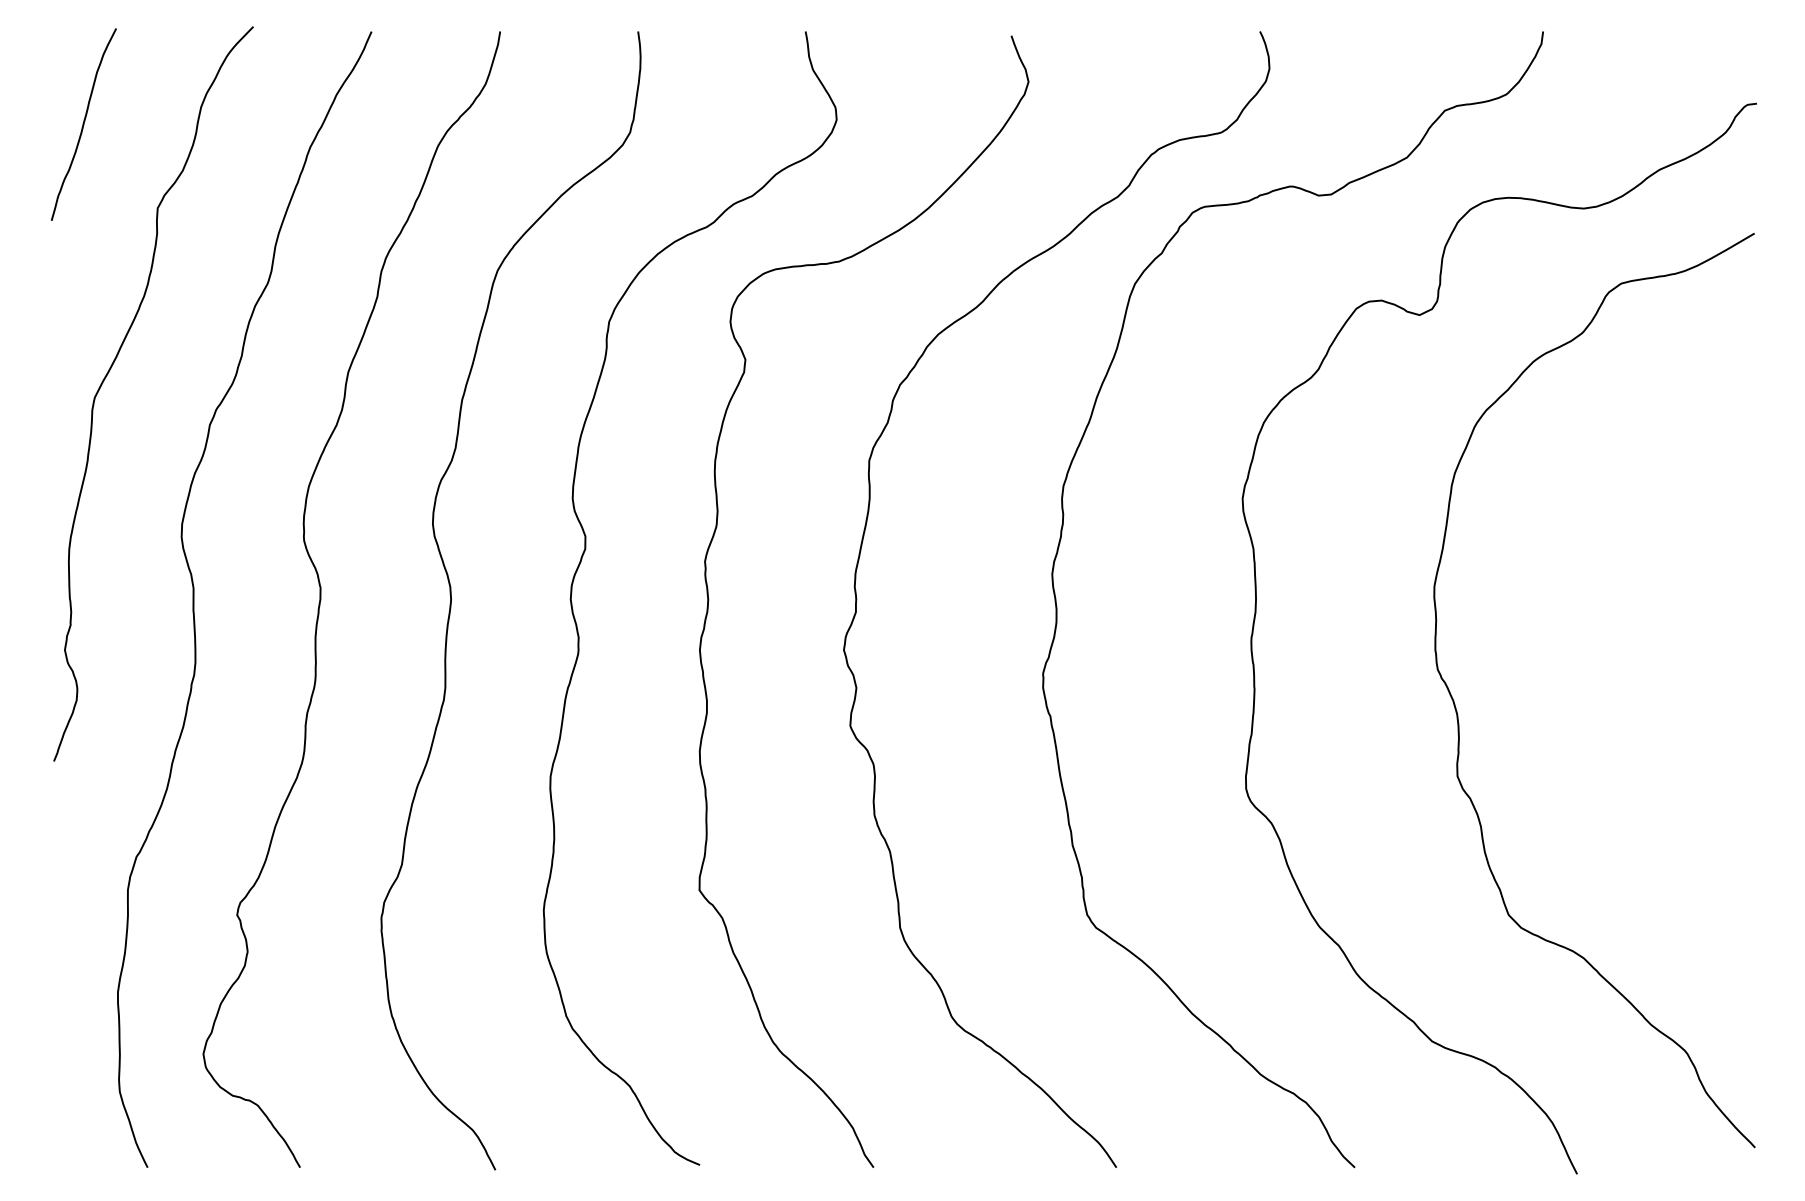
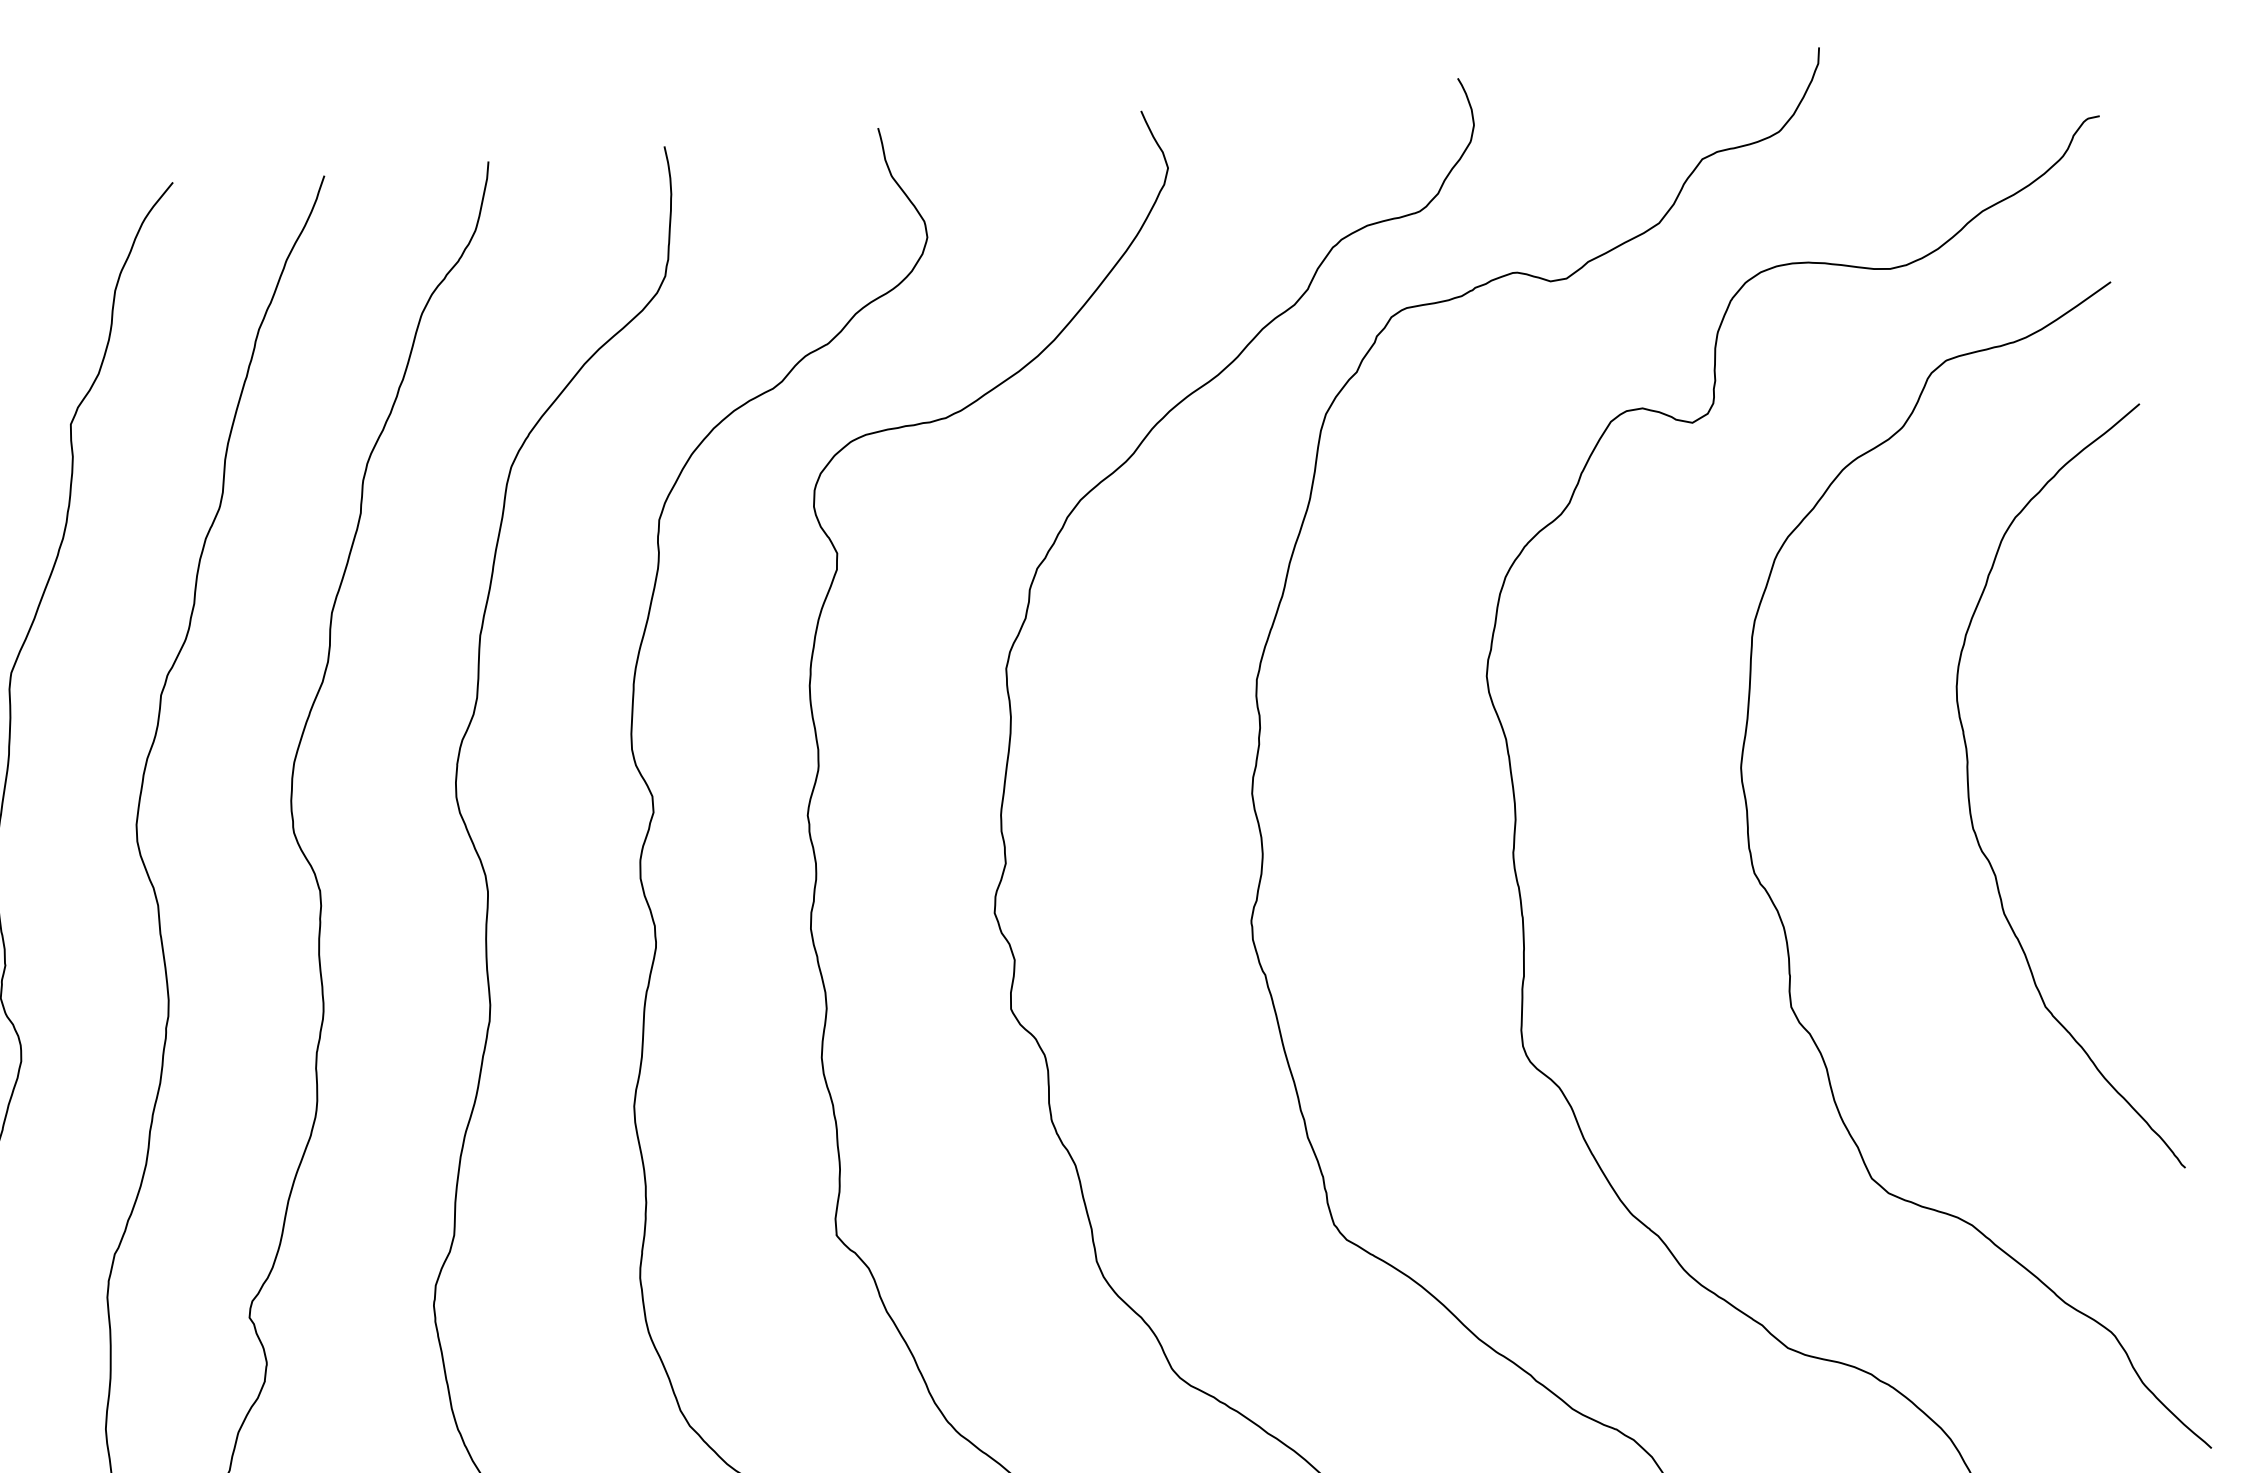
curve: (1610, 628) -> (1970, 801), added

